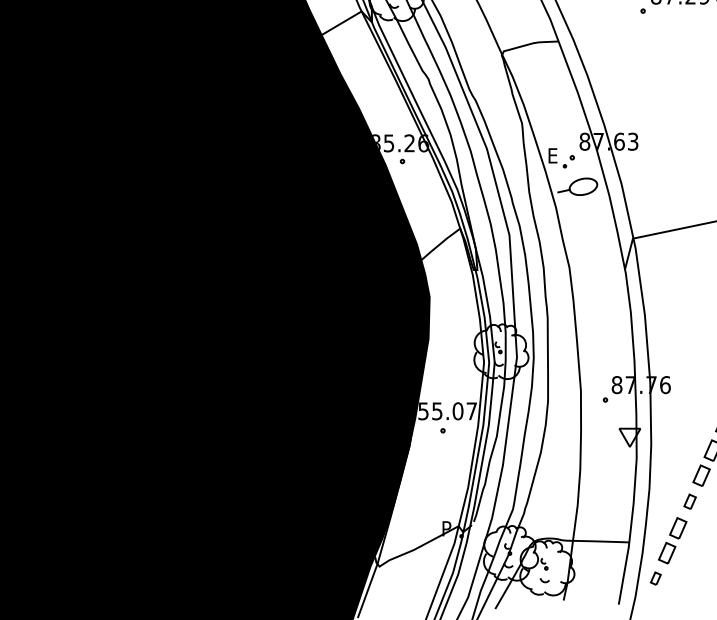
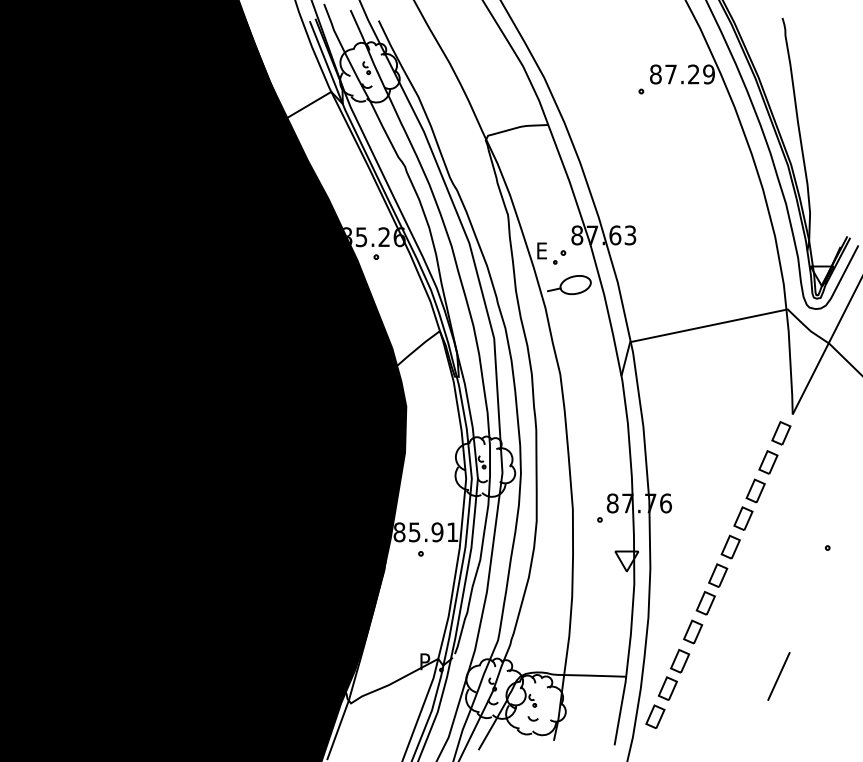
text: (447, 411) -> (425, 532), 55.07 -> 85.91
part: (690, 501) -> (693, 631), size x1.43
part: (655, 578) -> (655, 716), size x1.67

